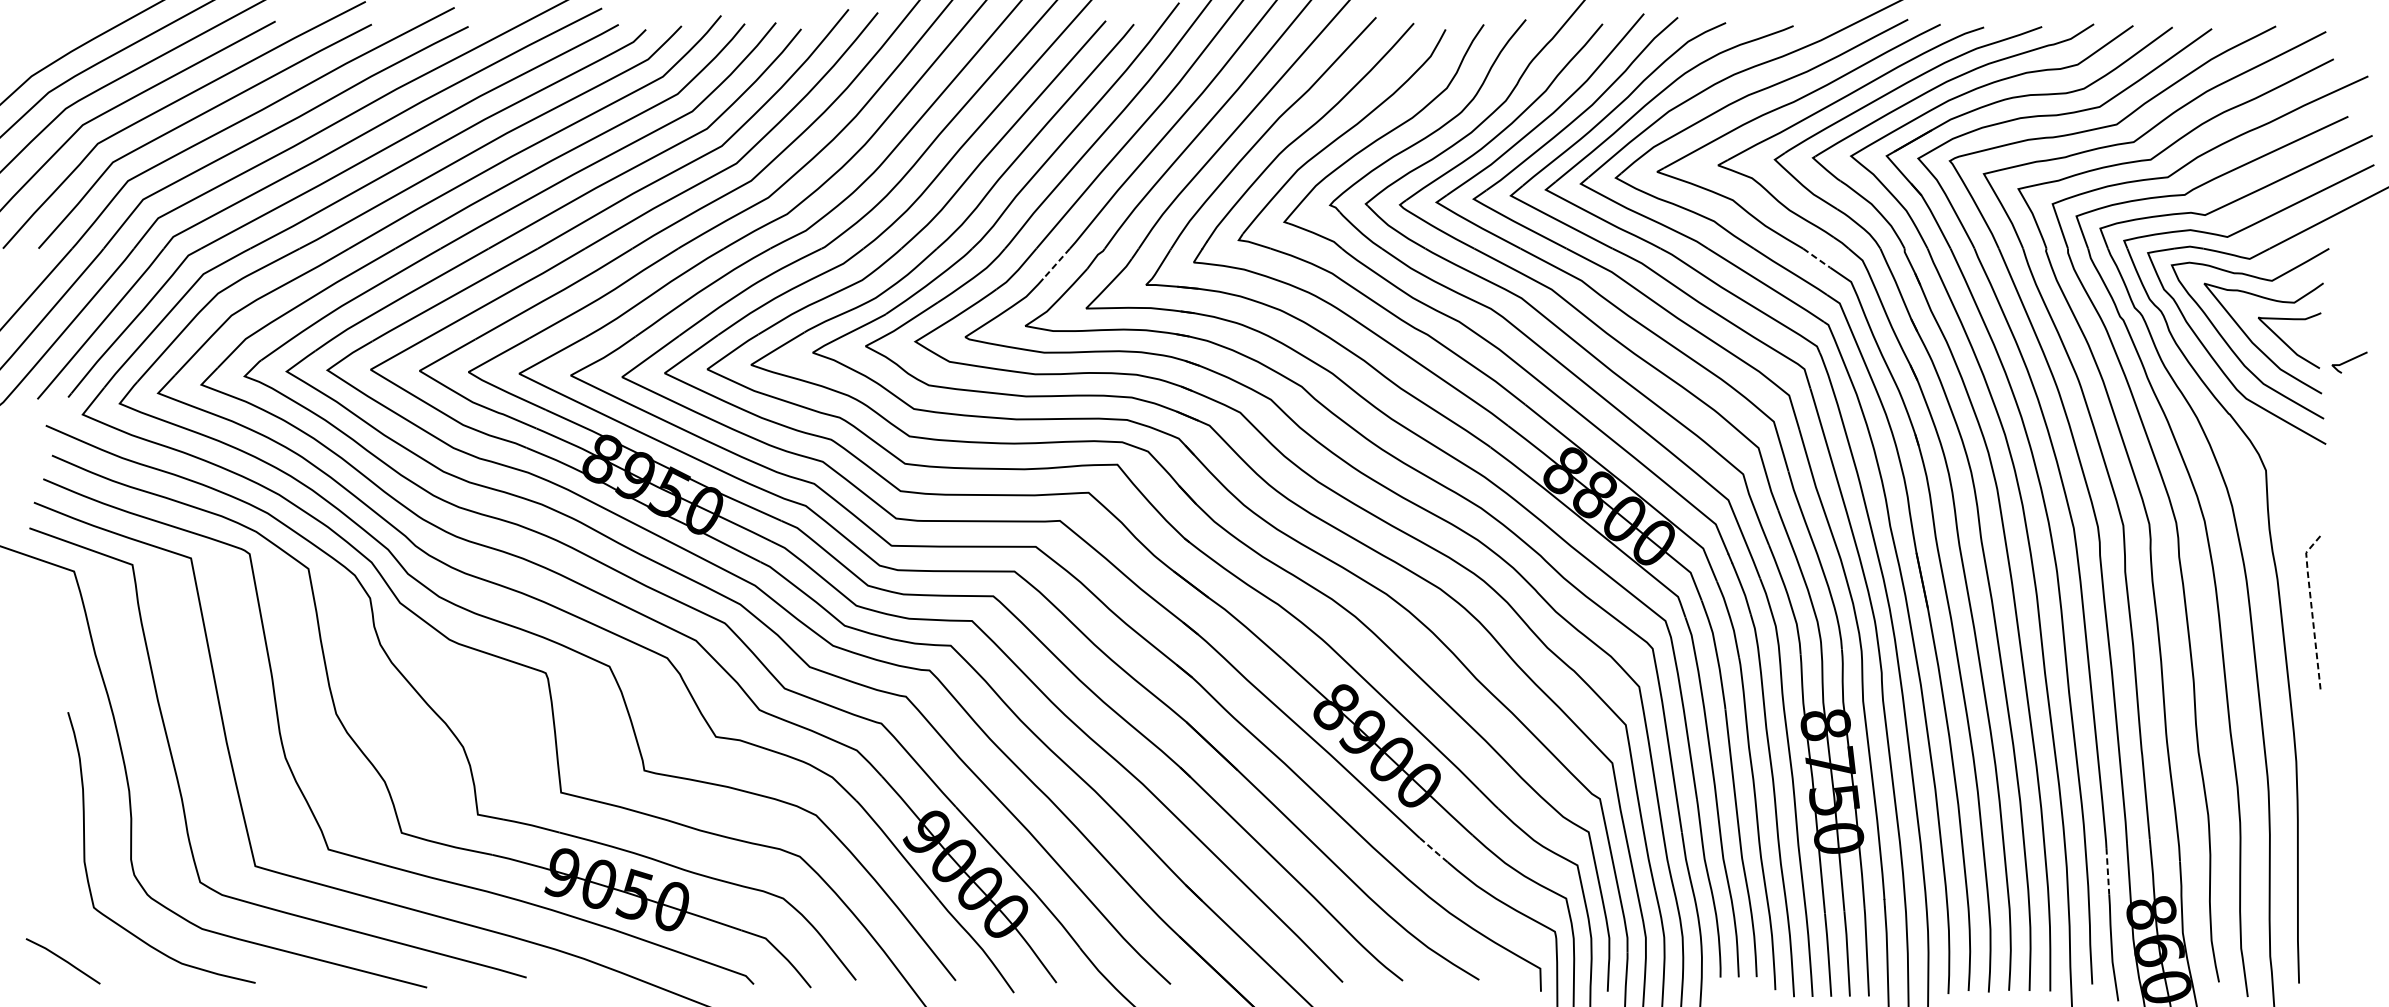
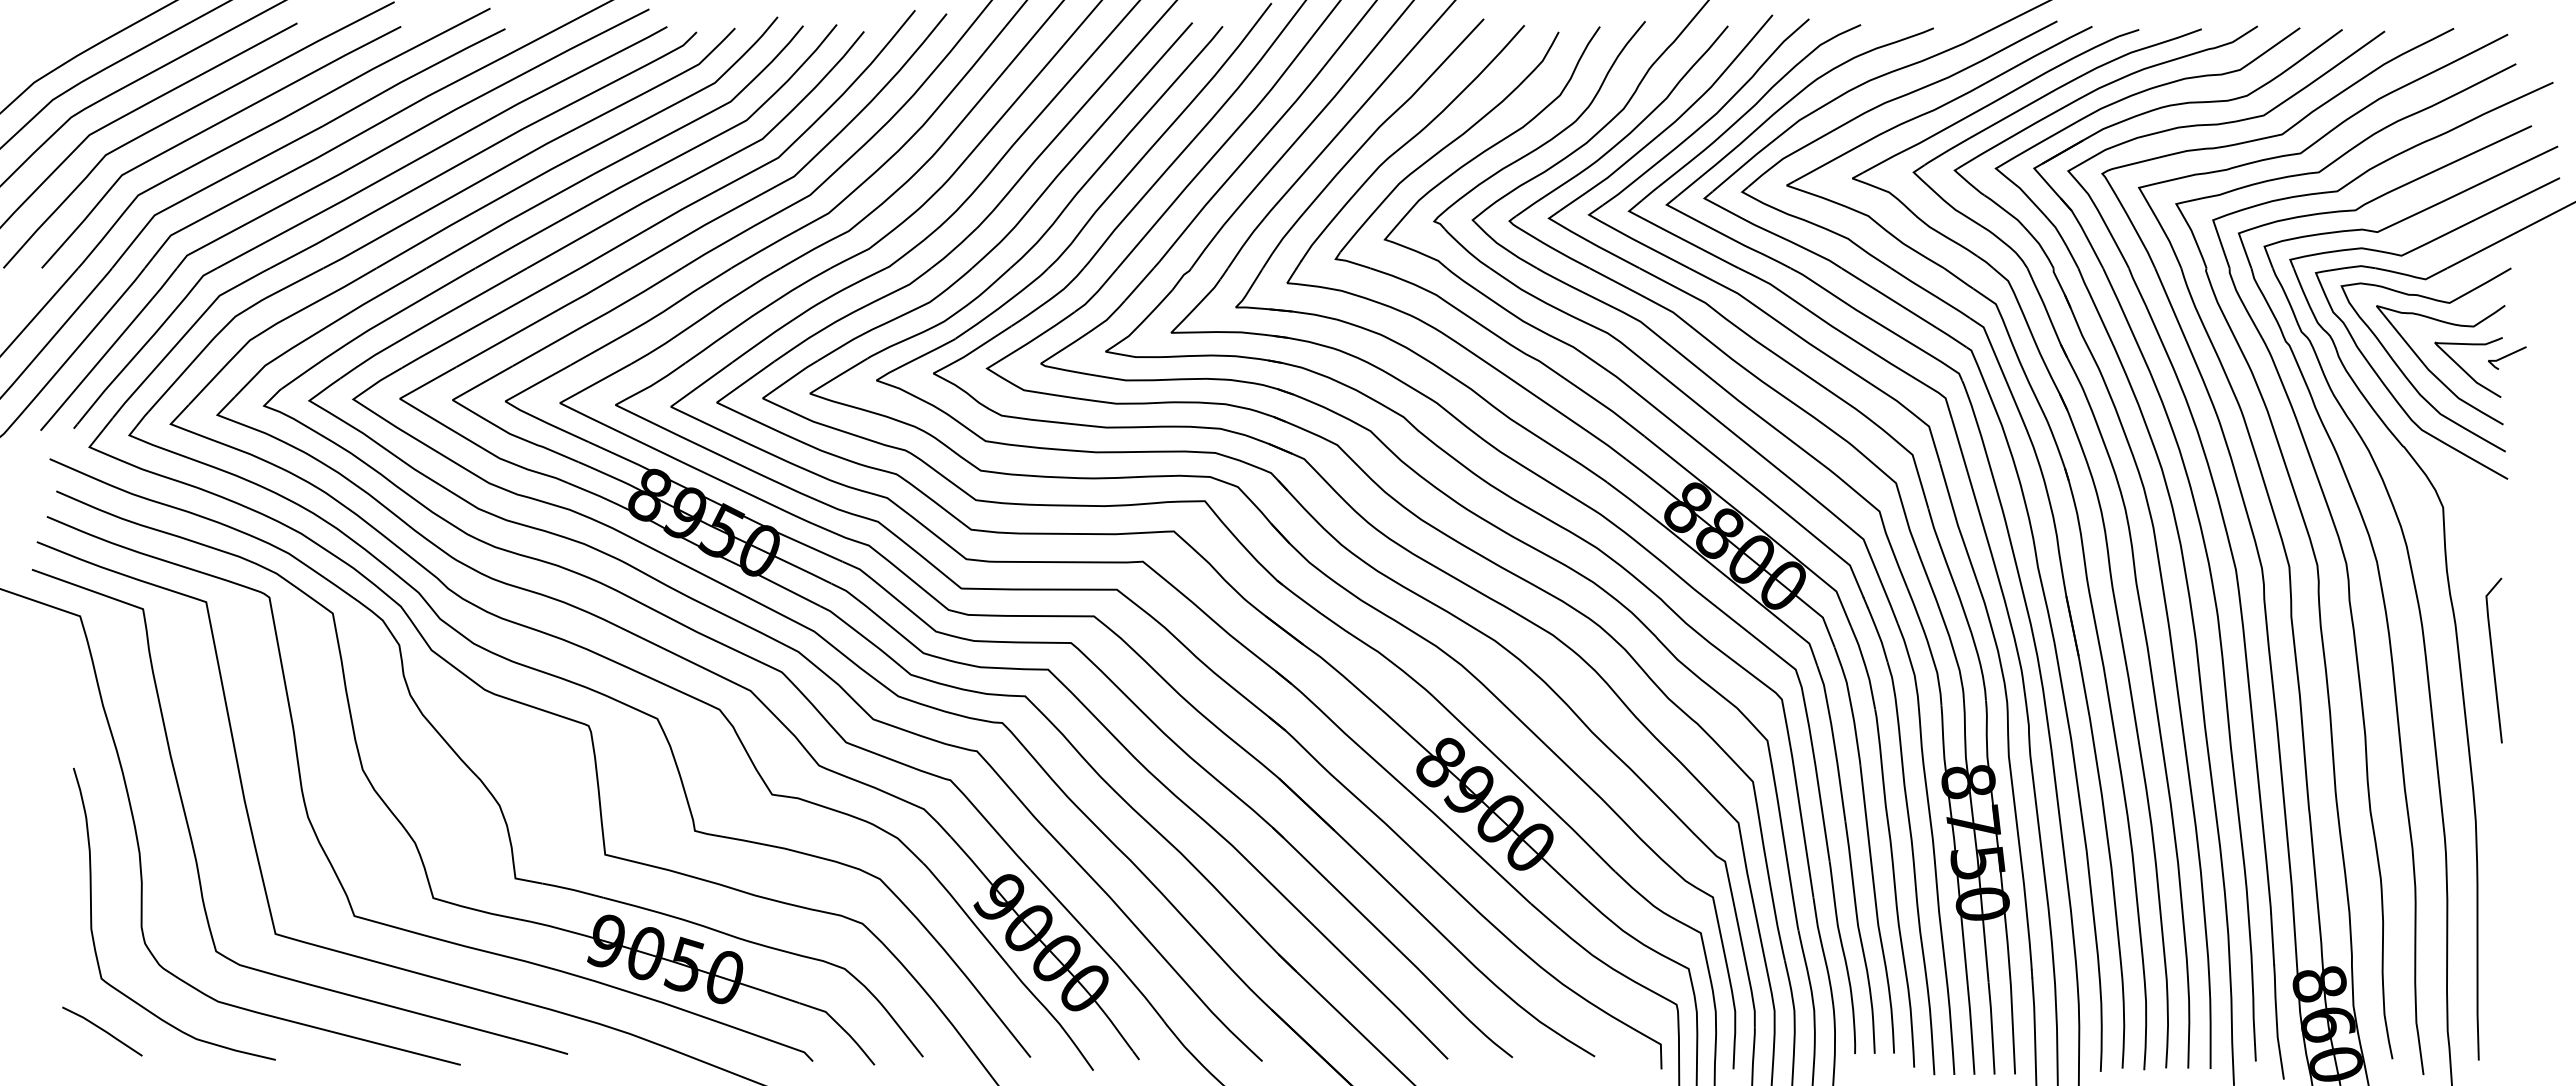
line: (1818, 259) -> (1960, 279), dashed -> solid
line: (1055, 264) -> (1138, 285), dashed -> solid
line: (2349, 361) -> (2507, 356), moved
line: (2311, 609) -> (2492, 657), dashed -> solid
line: (1434, 850) -> (1546, 917), dashed -> solid
line: (2107, 872) -> (2272, 940), dashed -> solid
line: (63, 960) -> (102, 1030), moved

